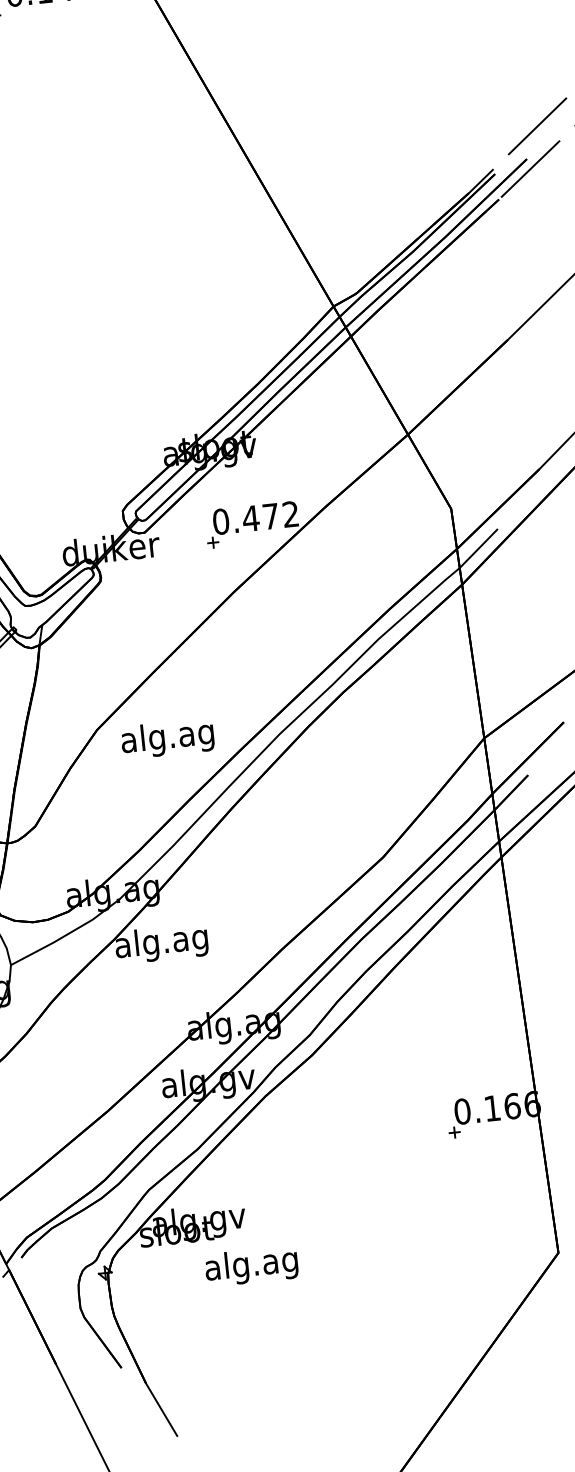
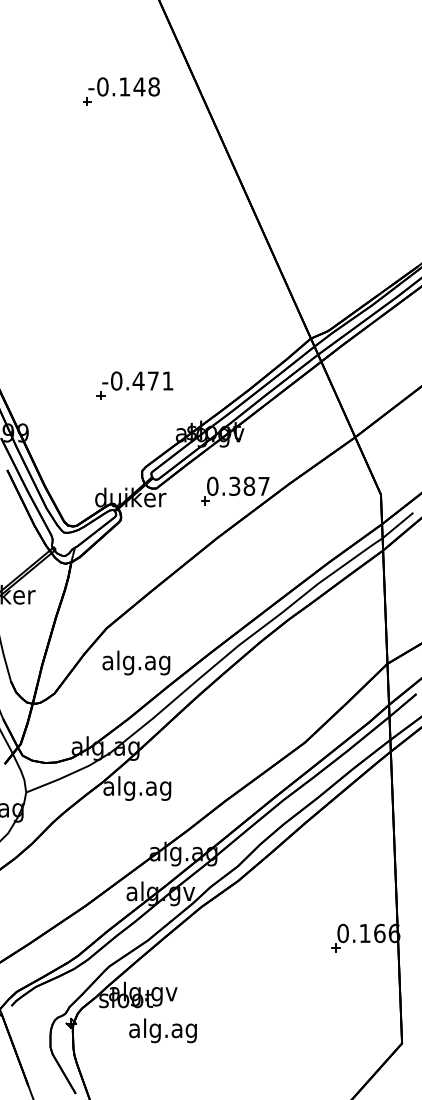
part: (100, 395) -> (134, 385), added
text: (269, 515) -> (248, 485), 0.472 -> 0.387
text: (167, 738) -> (136, 662), moved
text: (250, 1266) -> (162, 1030), moved

